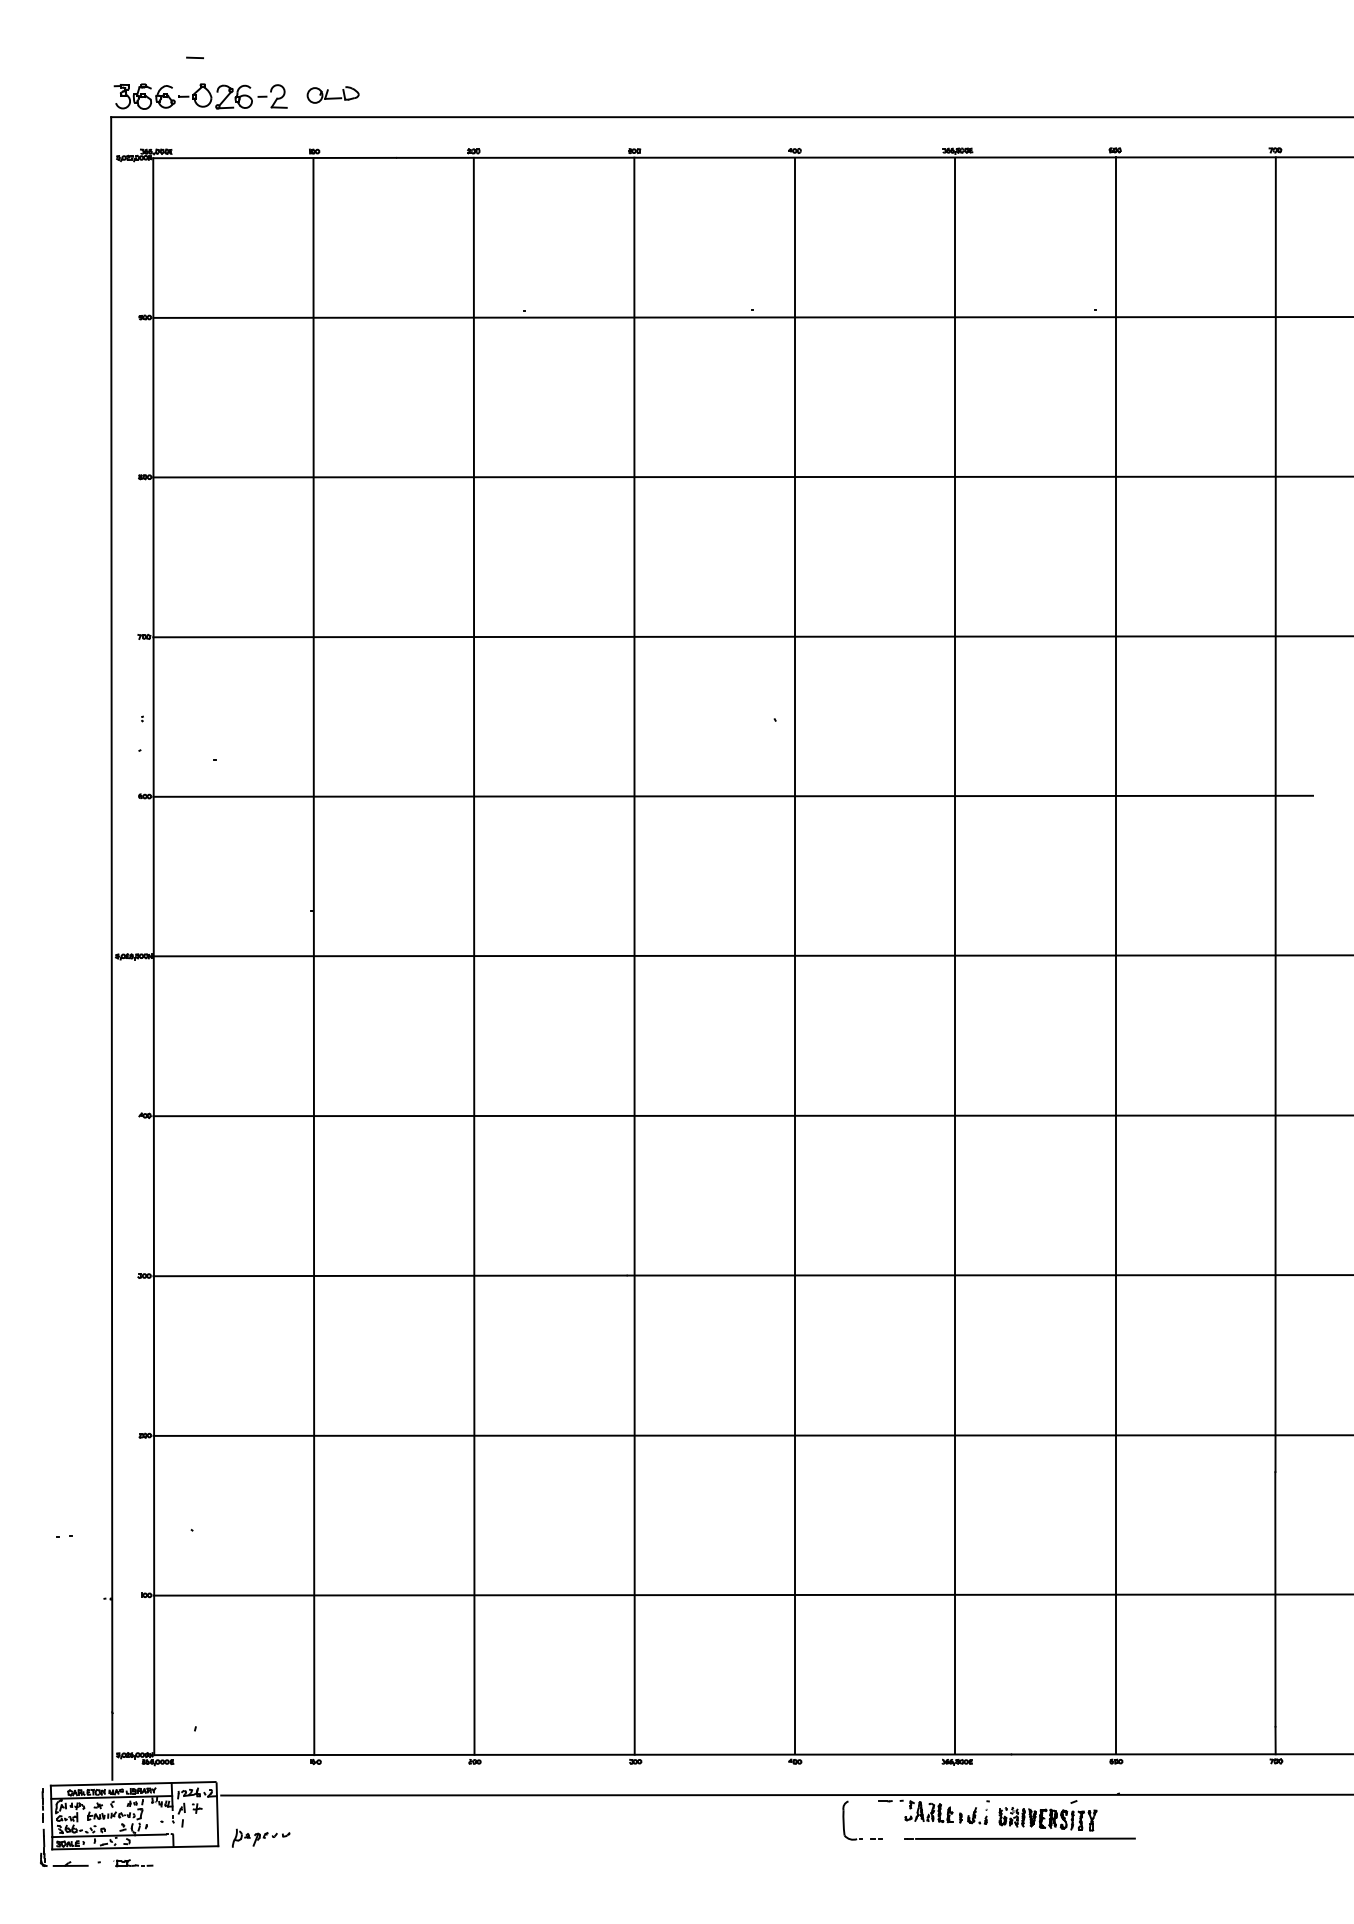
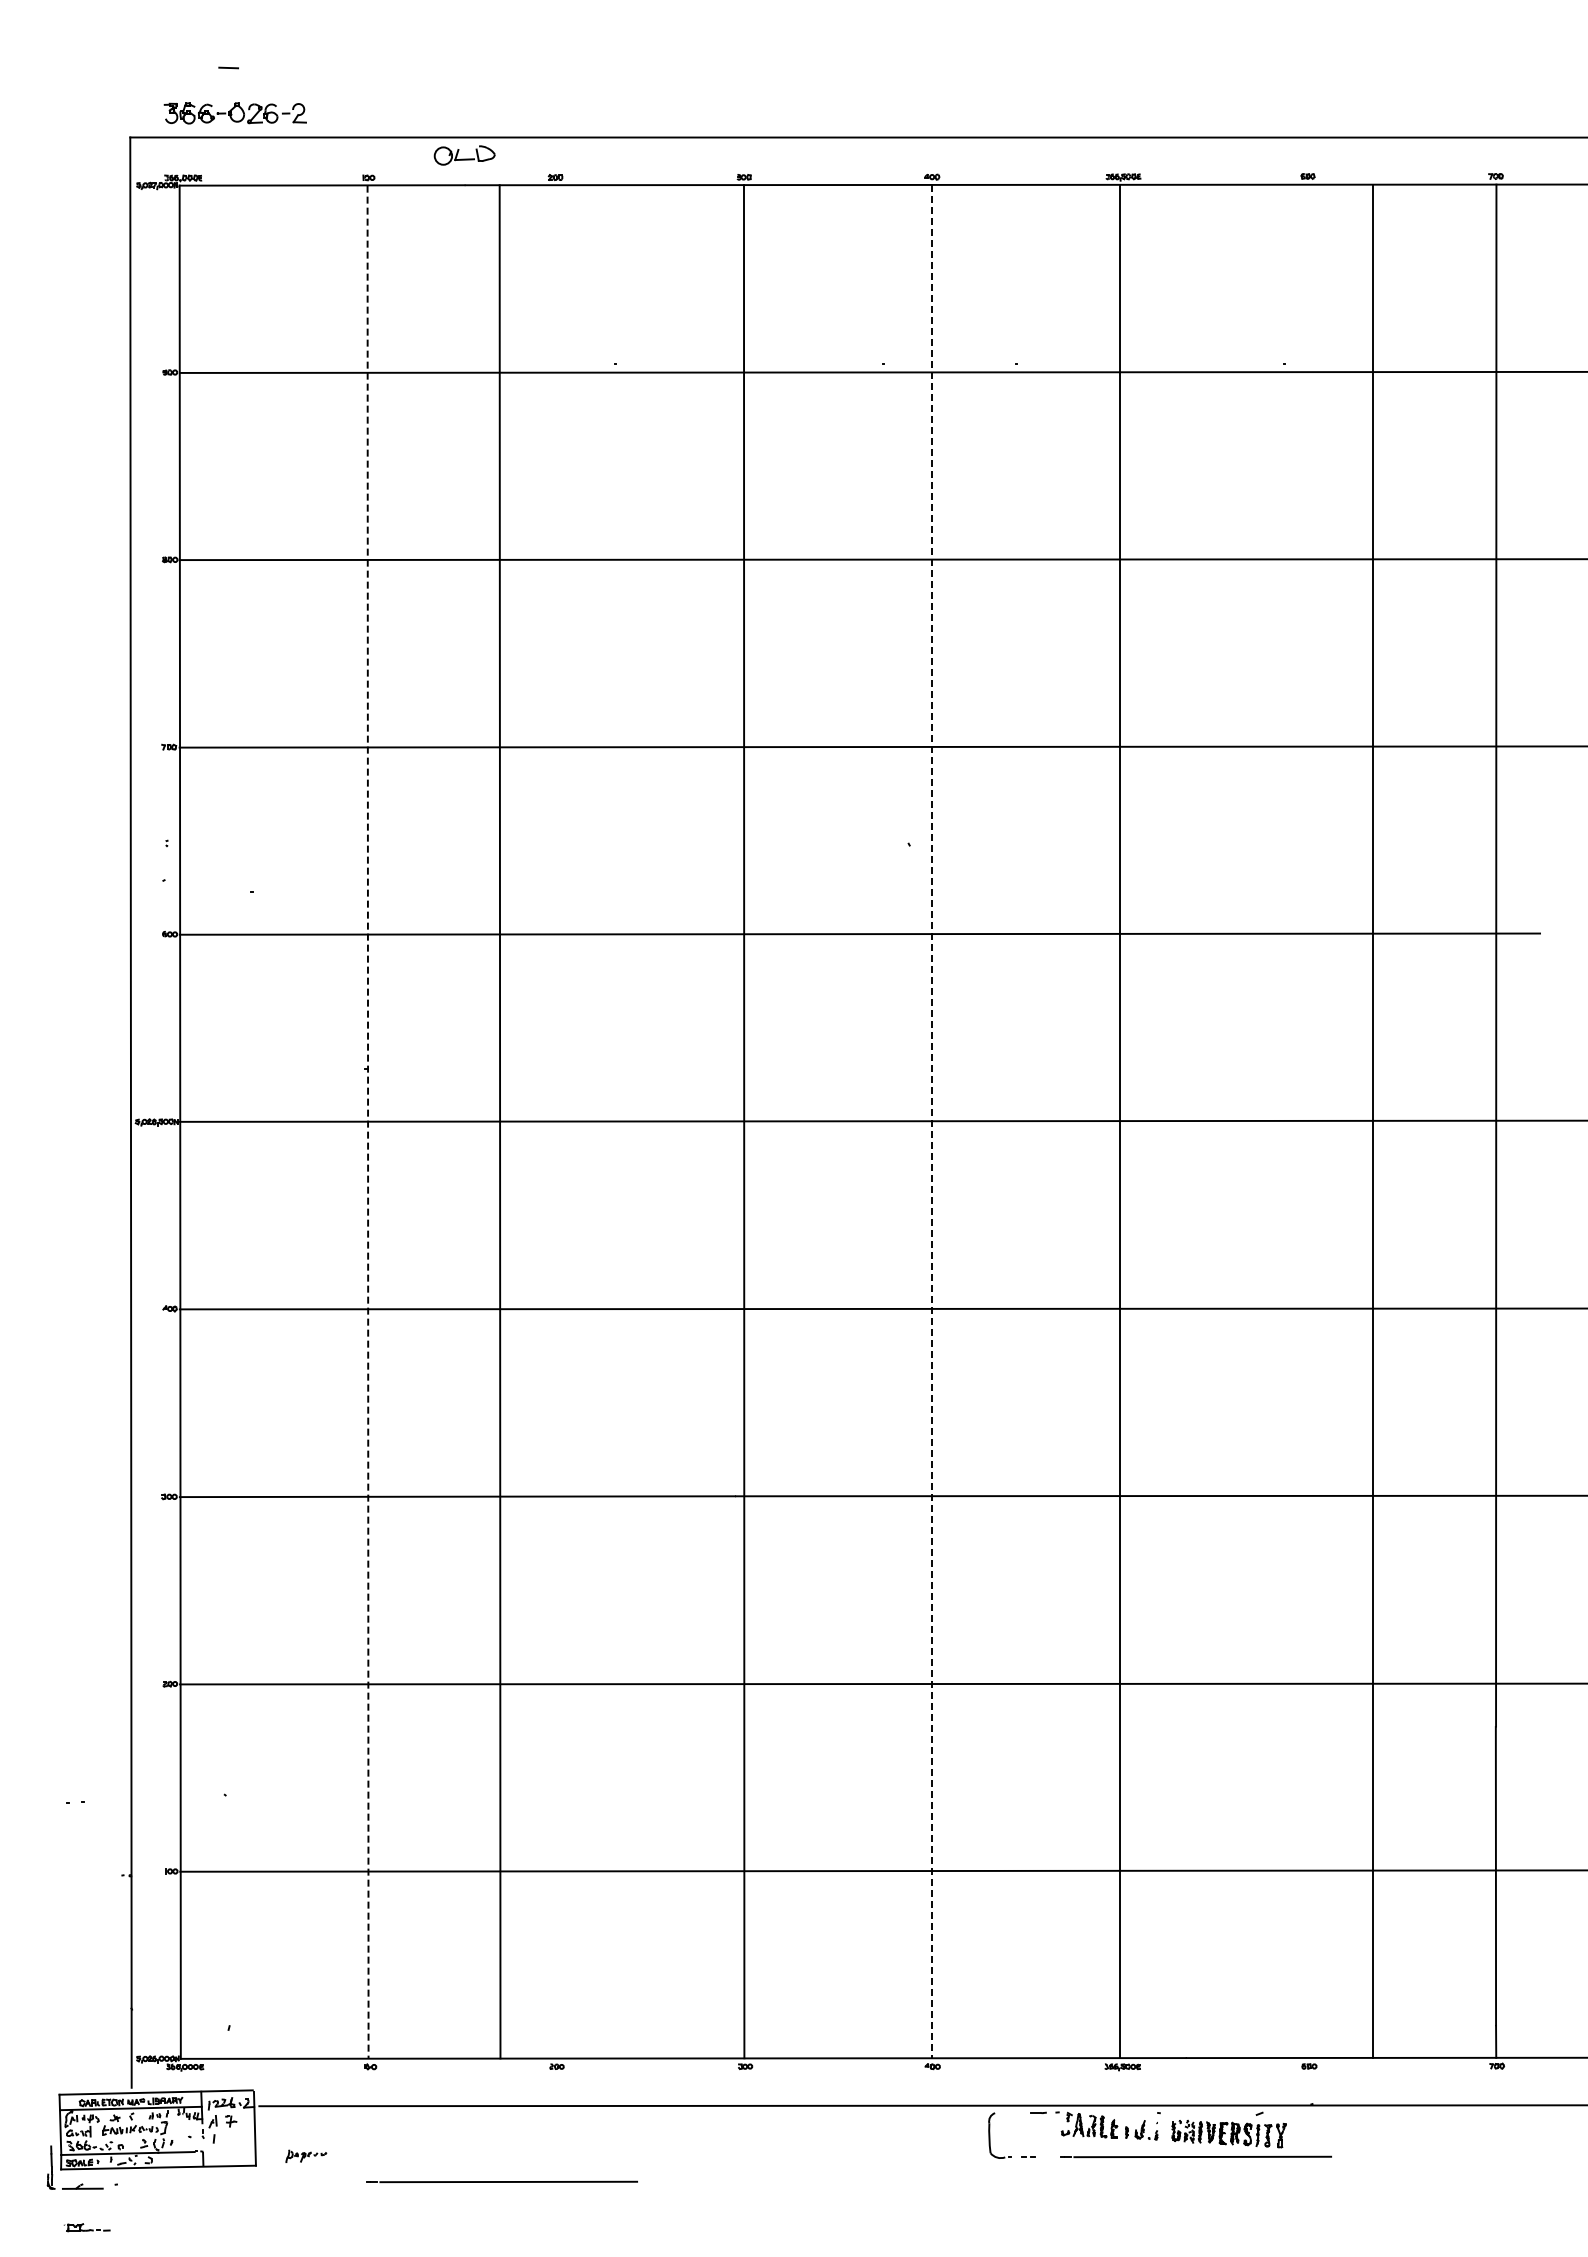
part: (333, 95) -> (464, 155), moved
part: (200, 96) -> (235, 113), size x0.7
line: (1115, 955) -> (1372, 1120), moved
line: (314, 956) -> (368, 1122), solid -> dashed
line: (473, 956) -> (499, 1121), moved
line: (795, 956) -> (932, 1121), solid -> dashed
part: (42, 1805) -> (49, 2117), removed
part: (261, 1838) -> (306, 2156), size x0.6
line: (427, 1859) -> (501, 2181), added
part: (132, 1863) -> (86, 2227), moved

